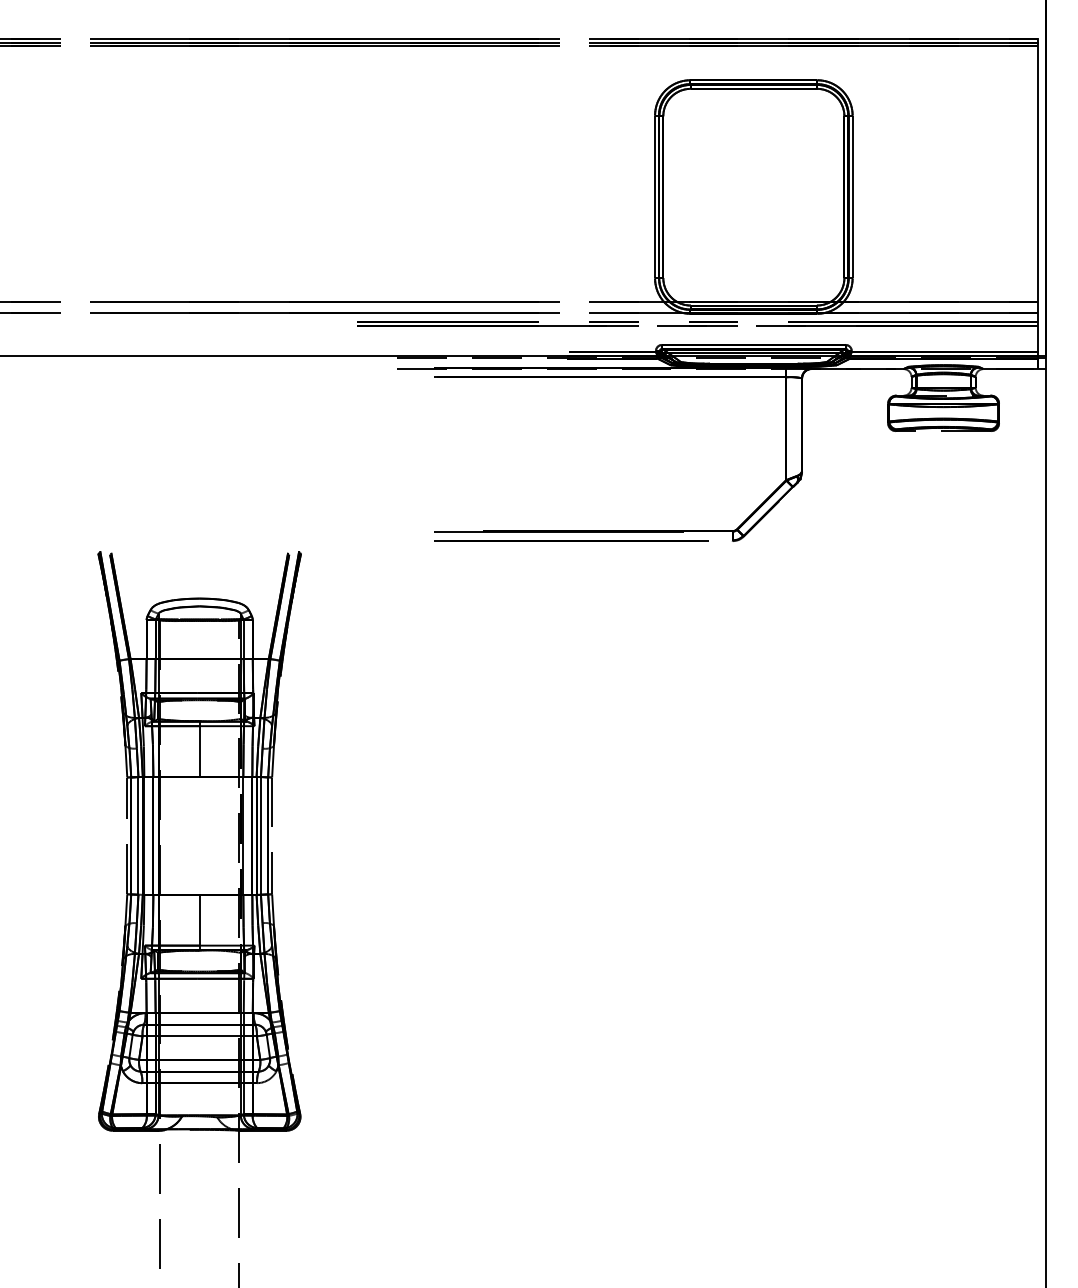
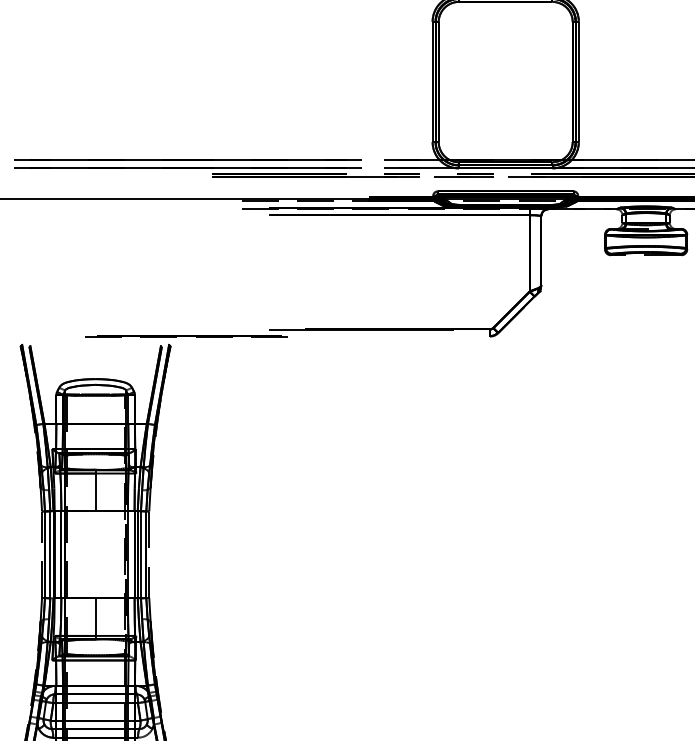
line: (571, 540) -> (186, 336), moved

